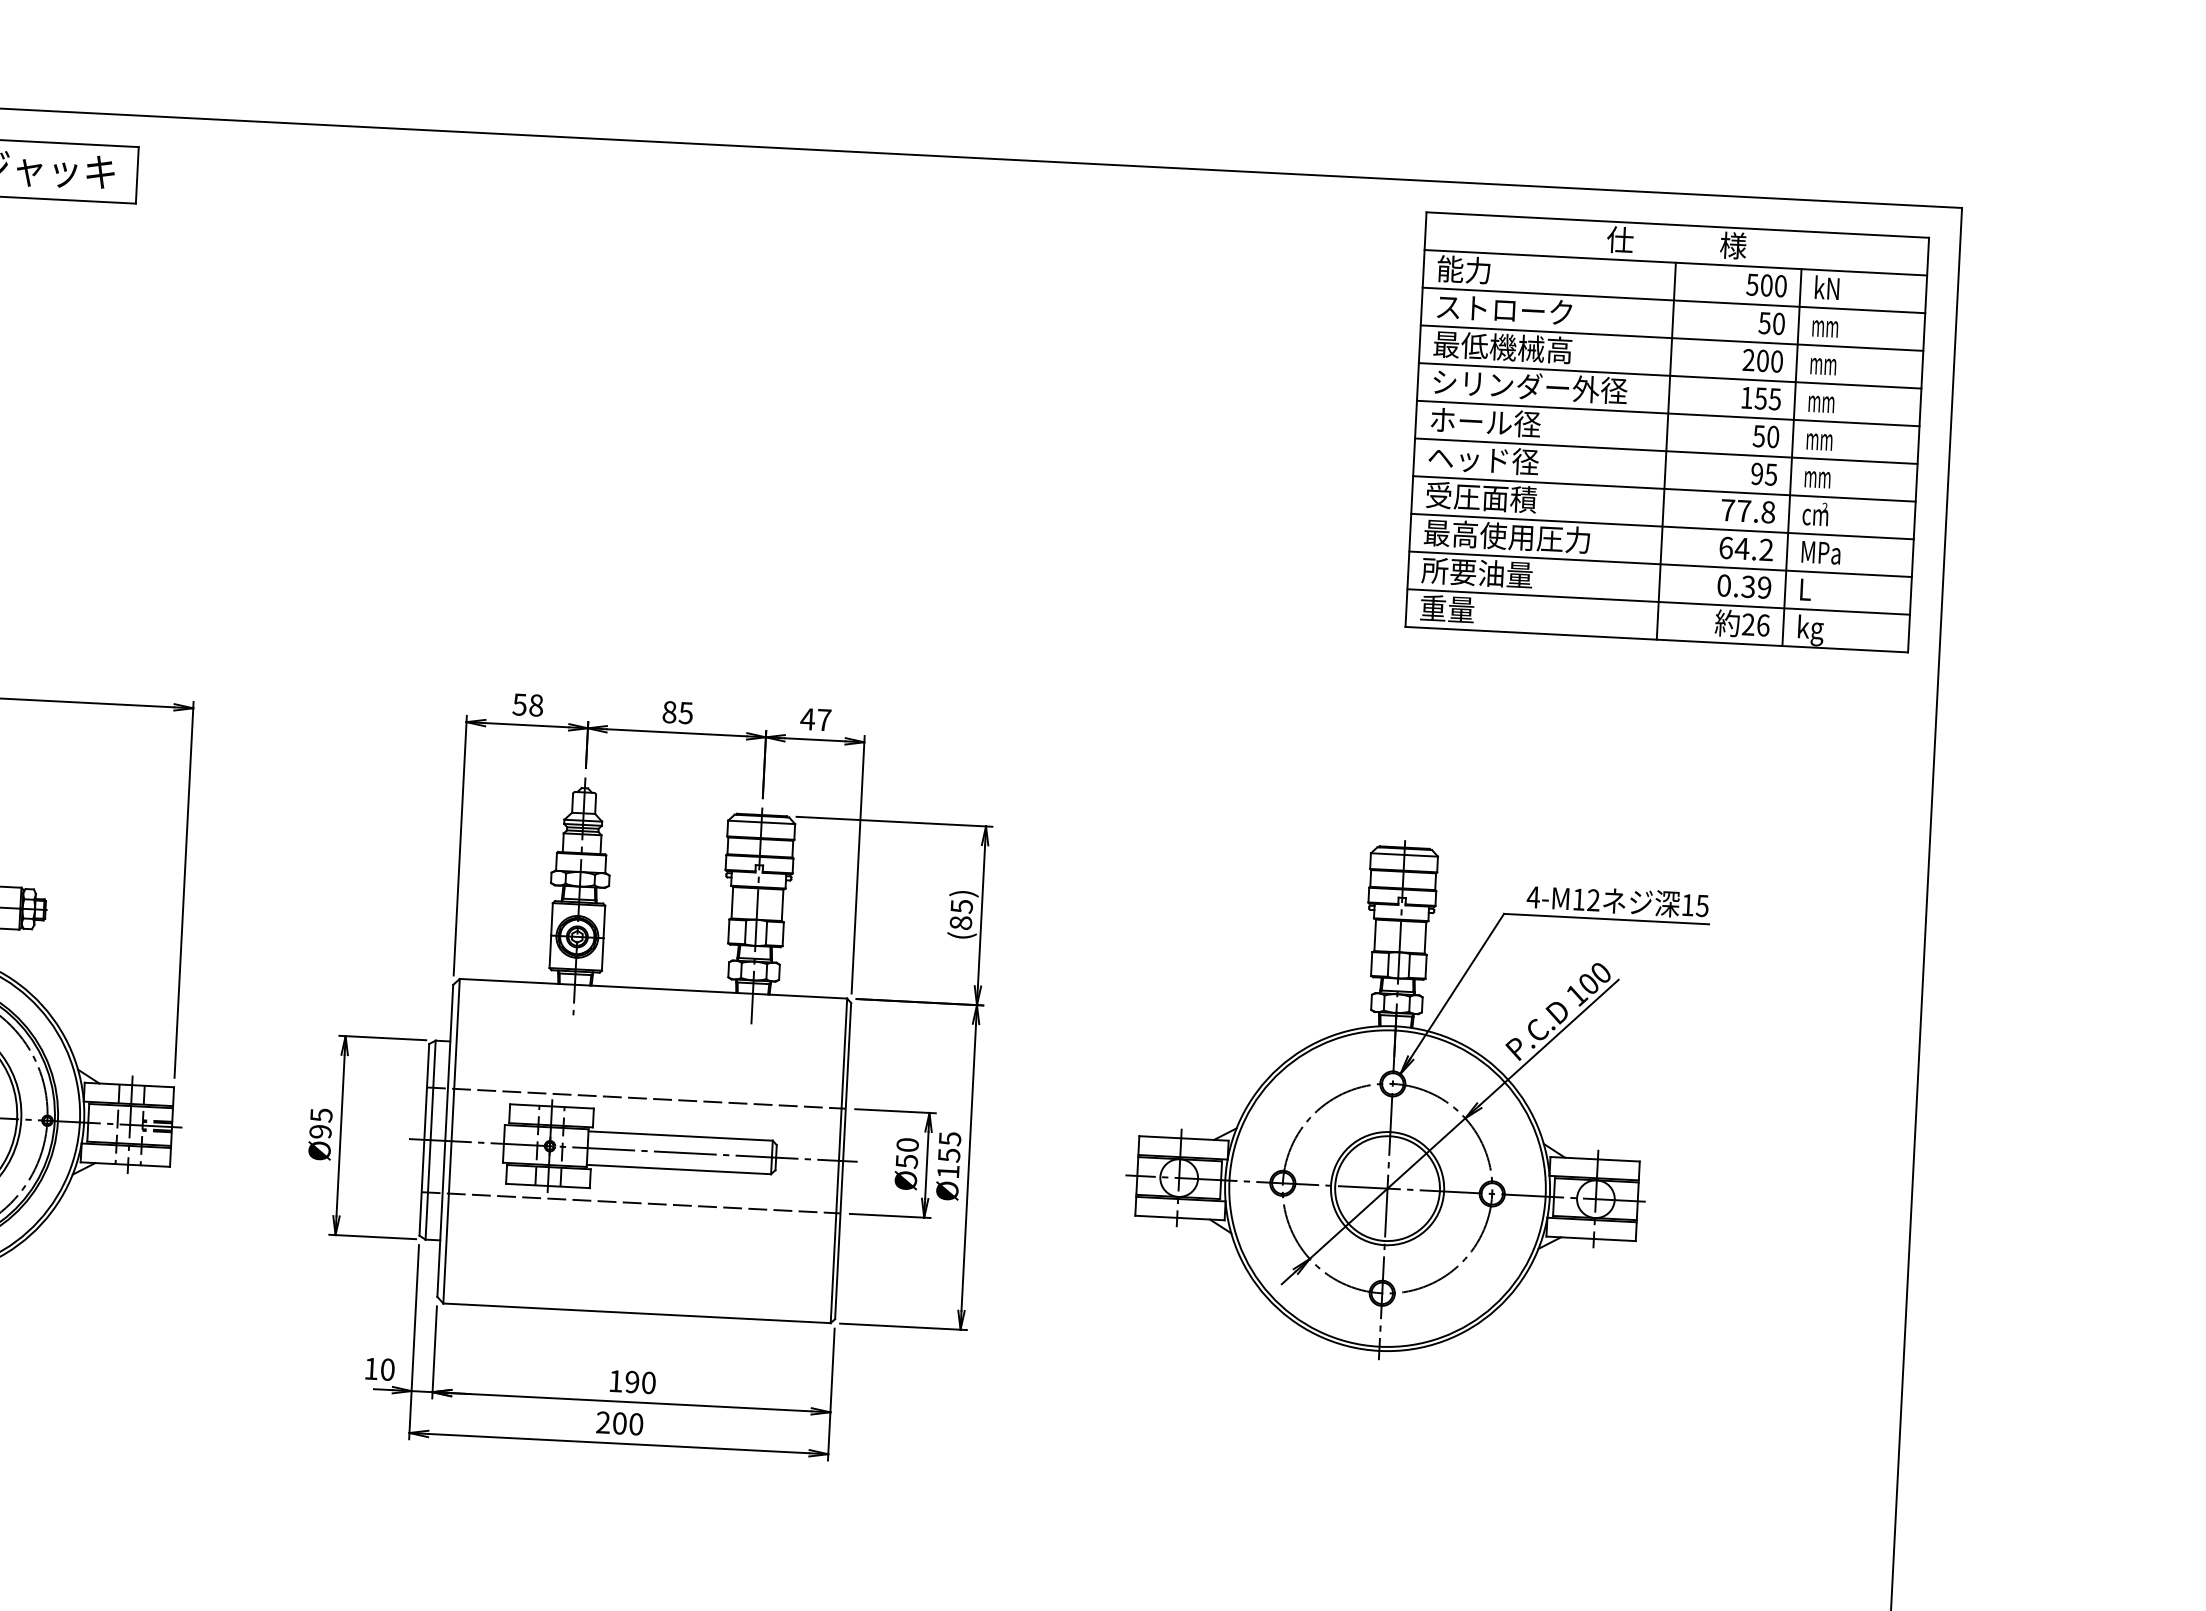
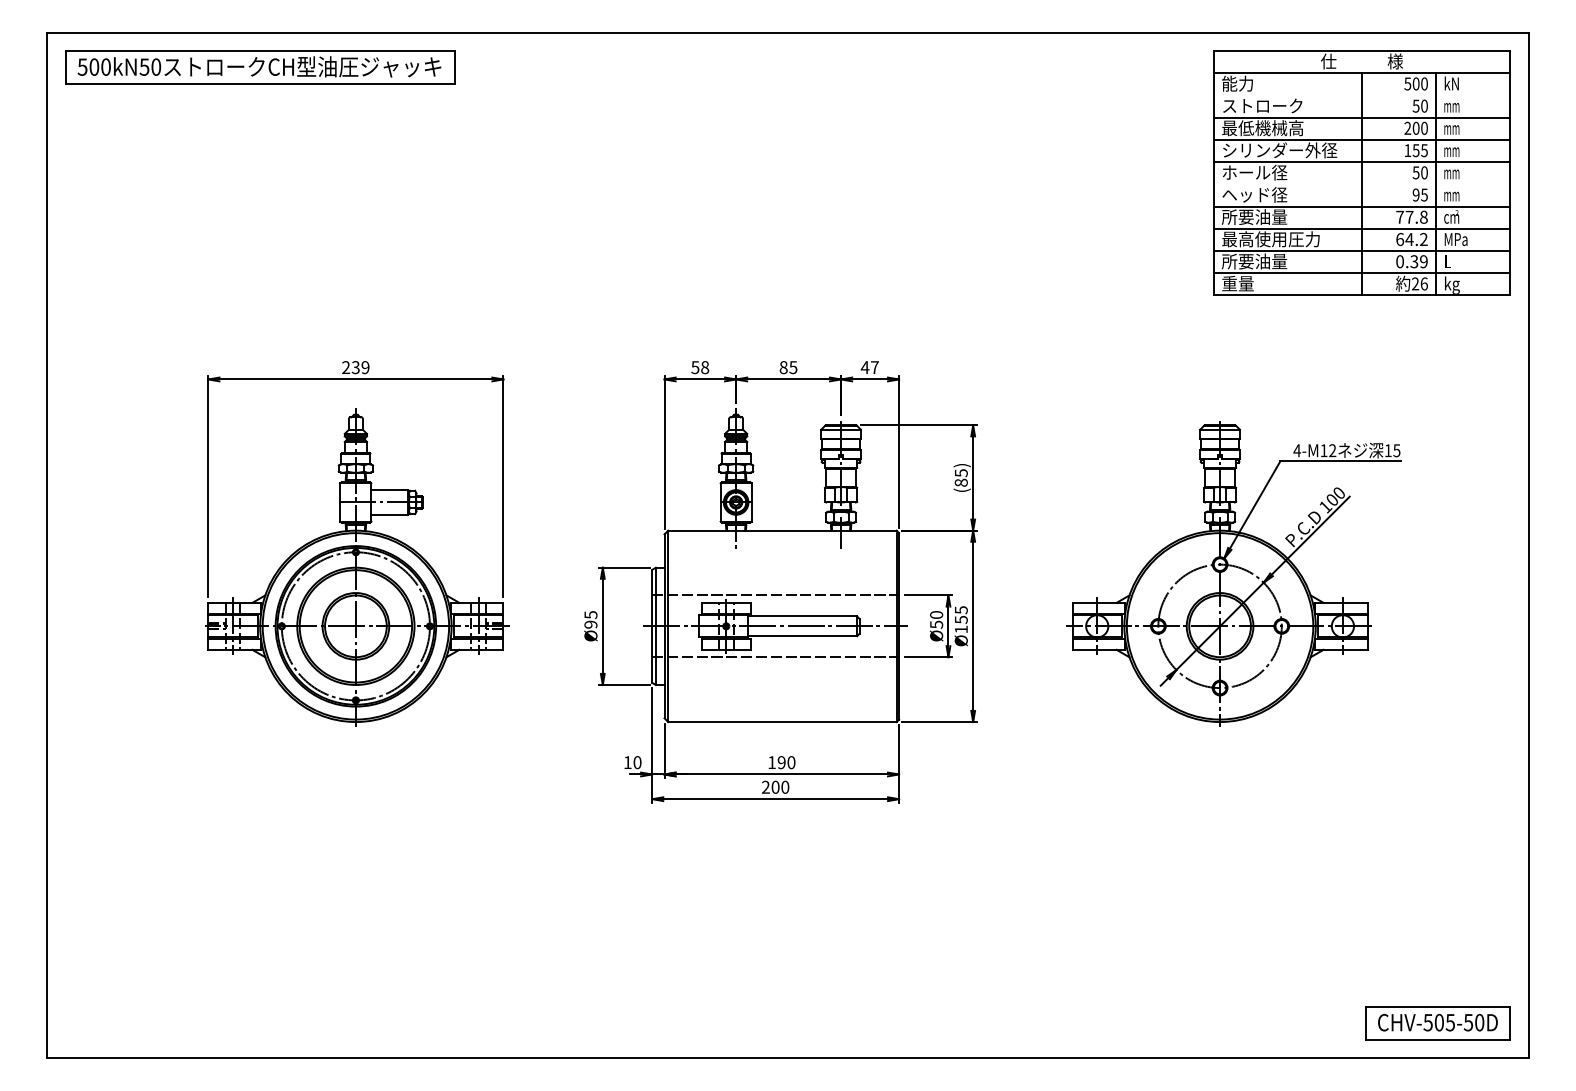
line: (1673, 300) -> (1361, 95), removed
line: (1665, 451) -> (1361, 184), removed
text: (1481, 496) -> (1254, 216), 受圧面積 -> 所要油量

